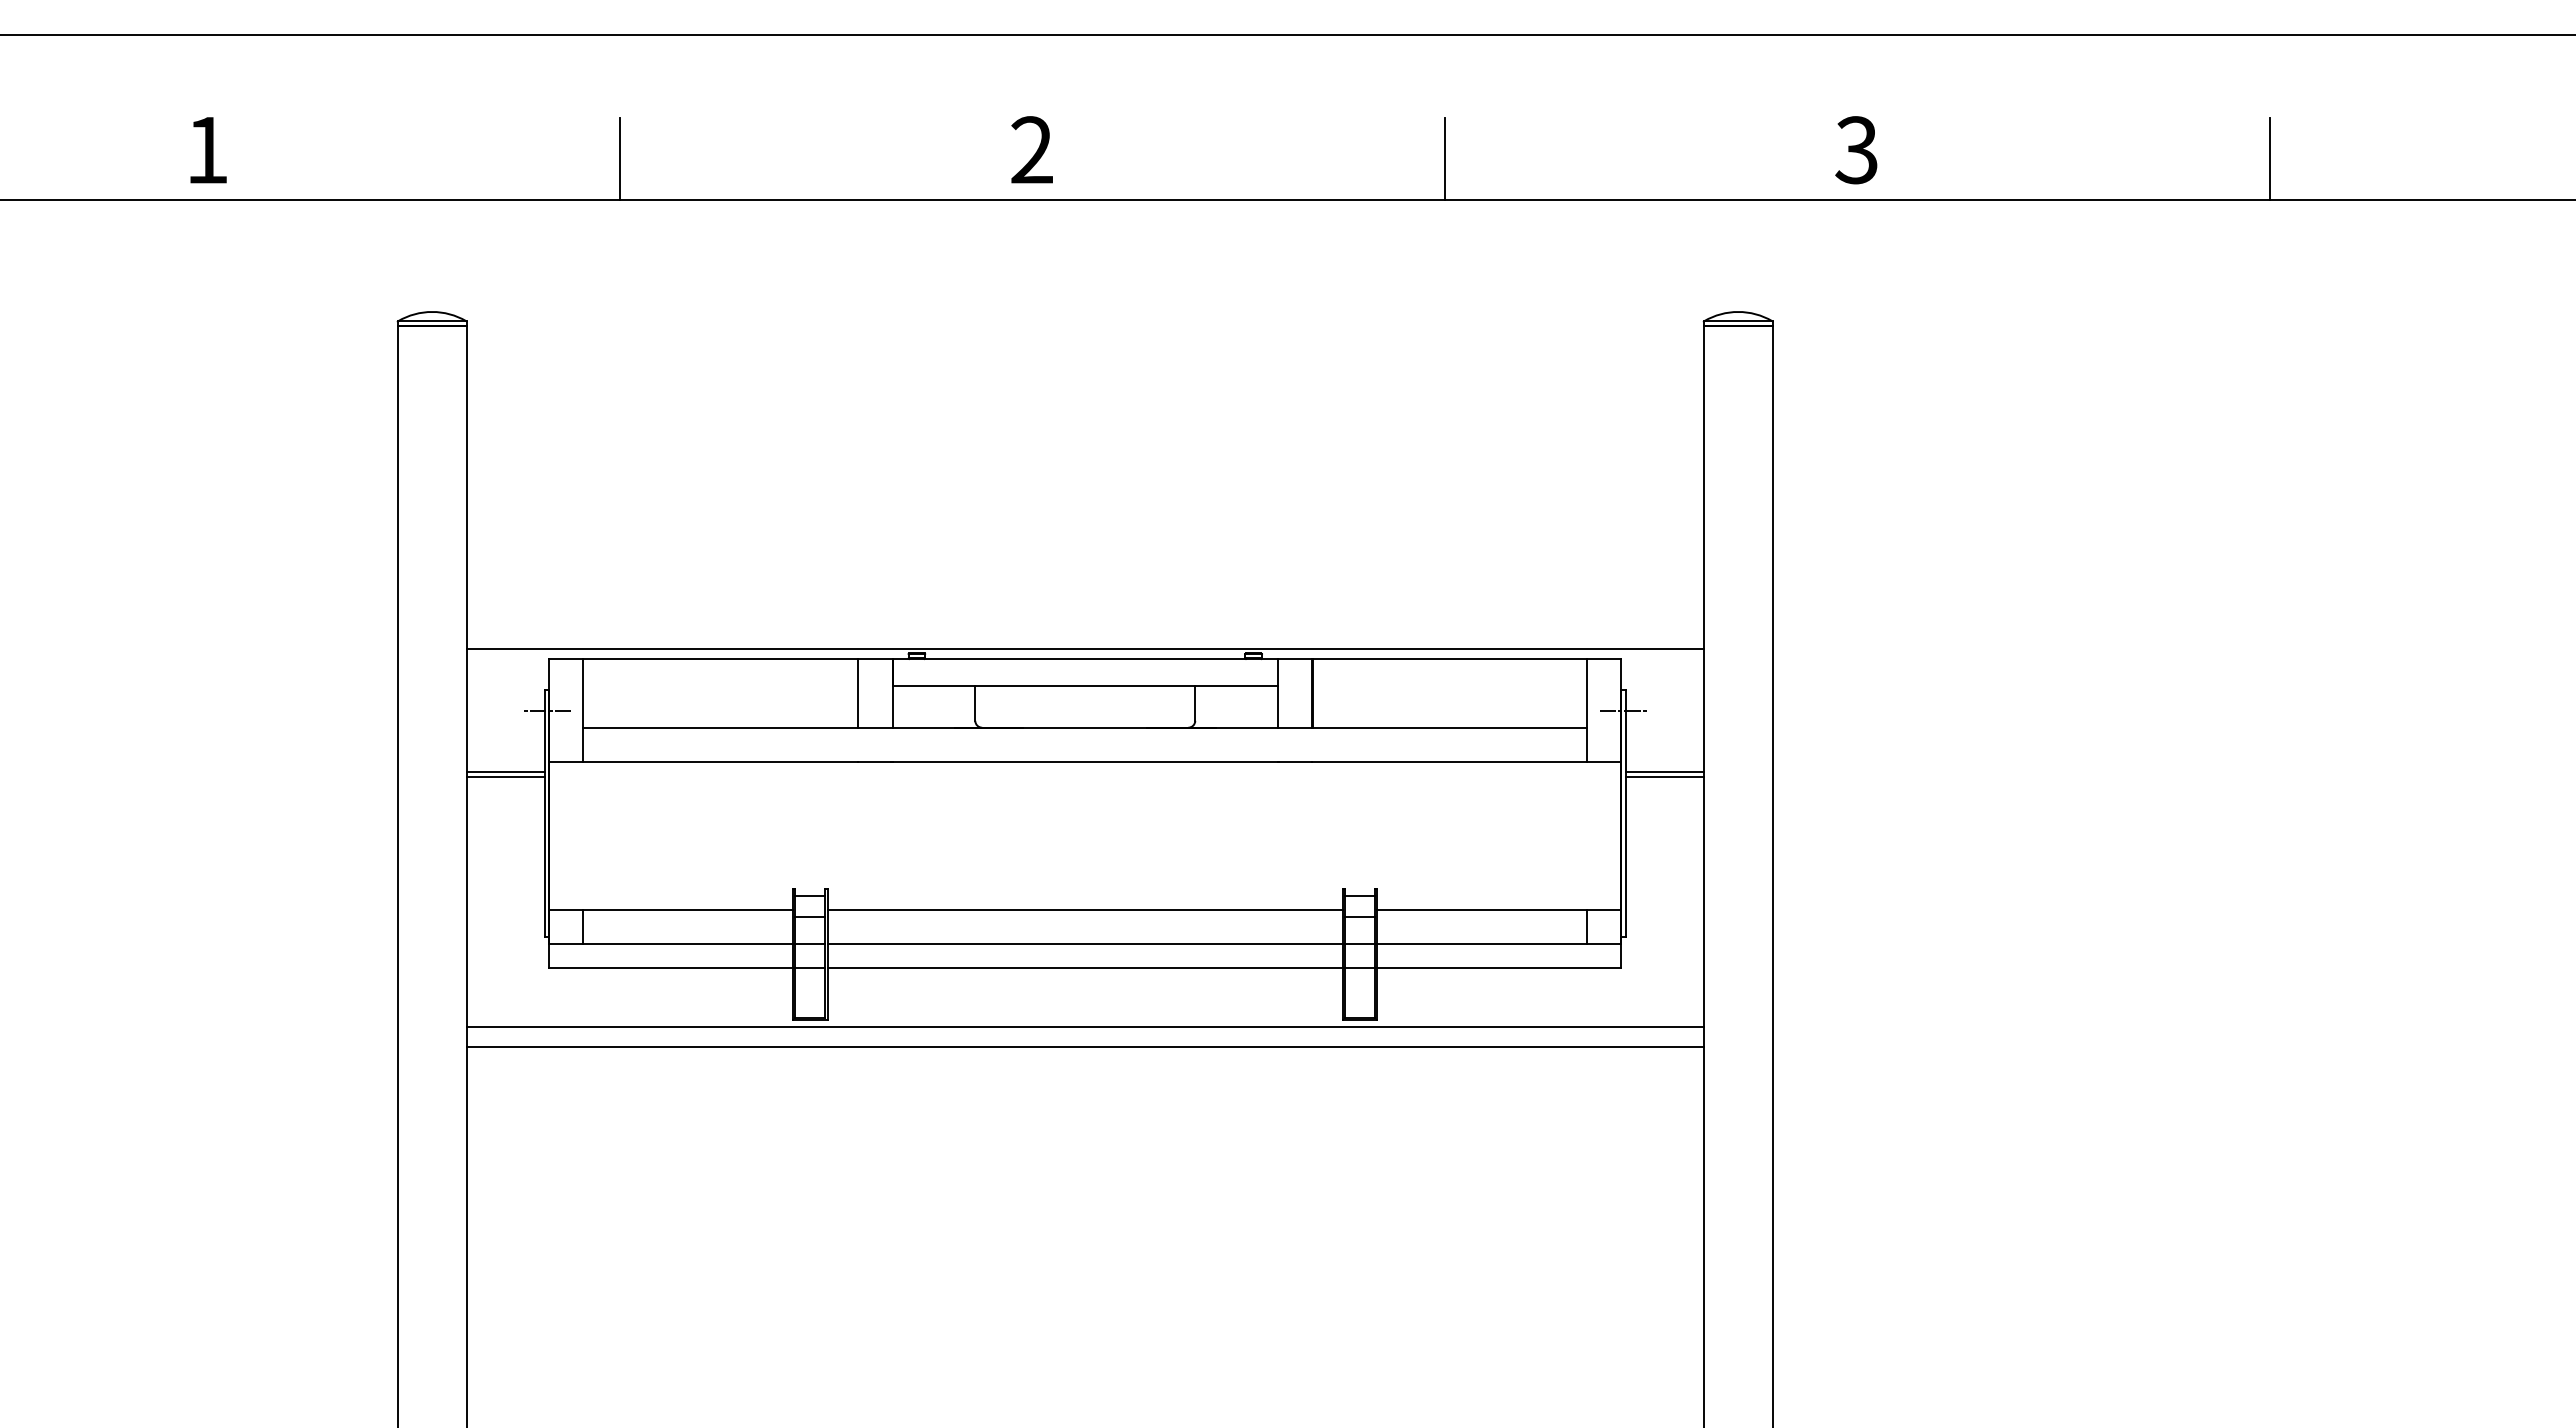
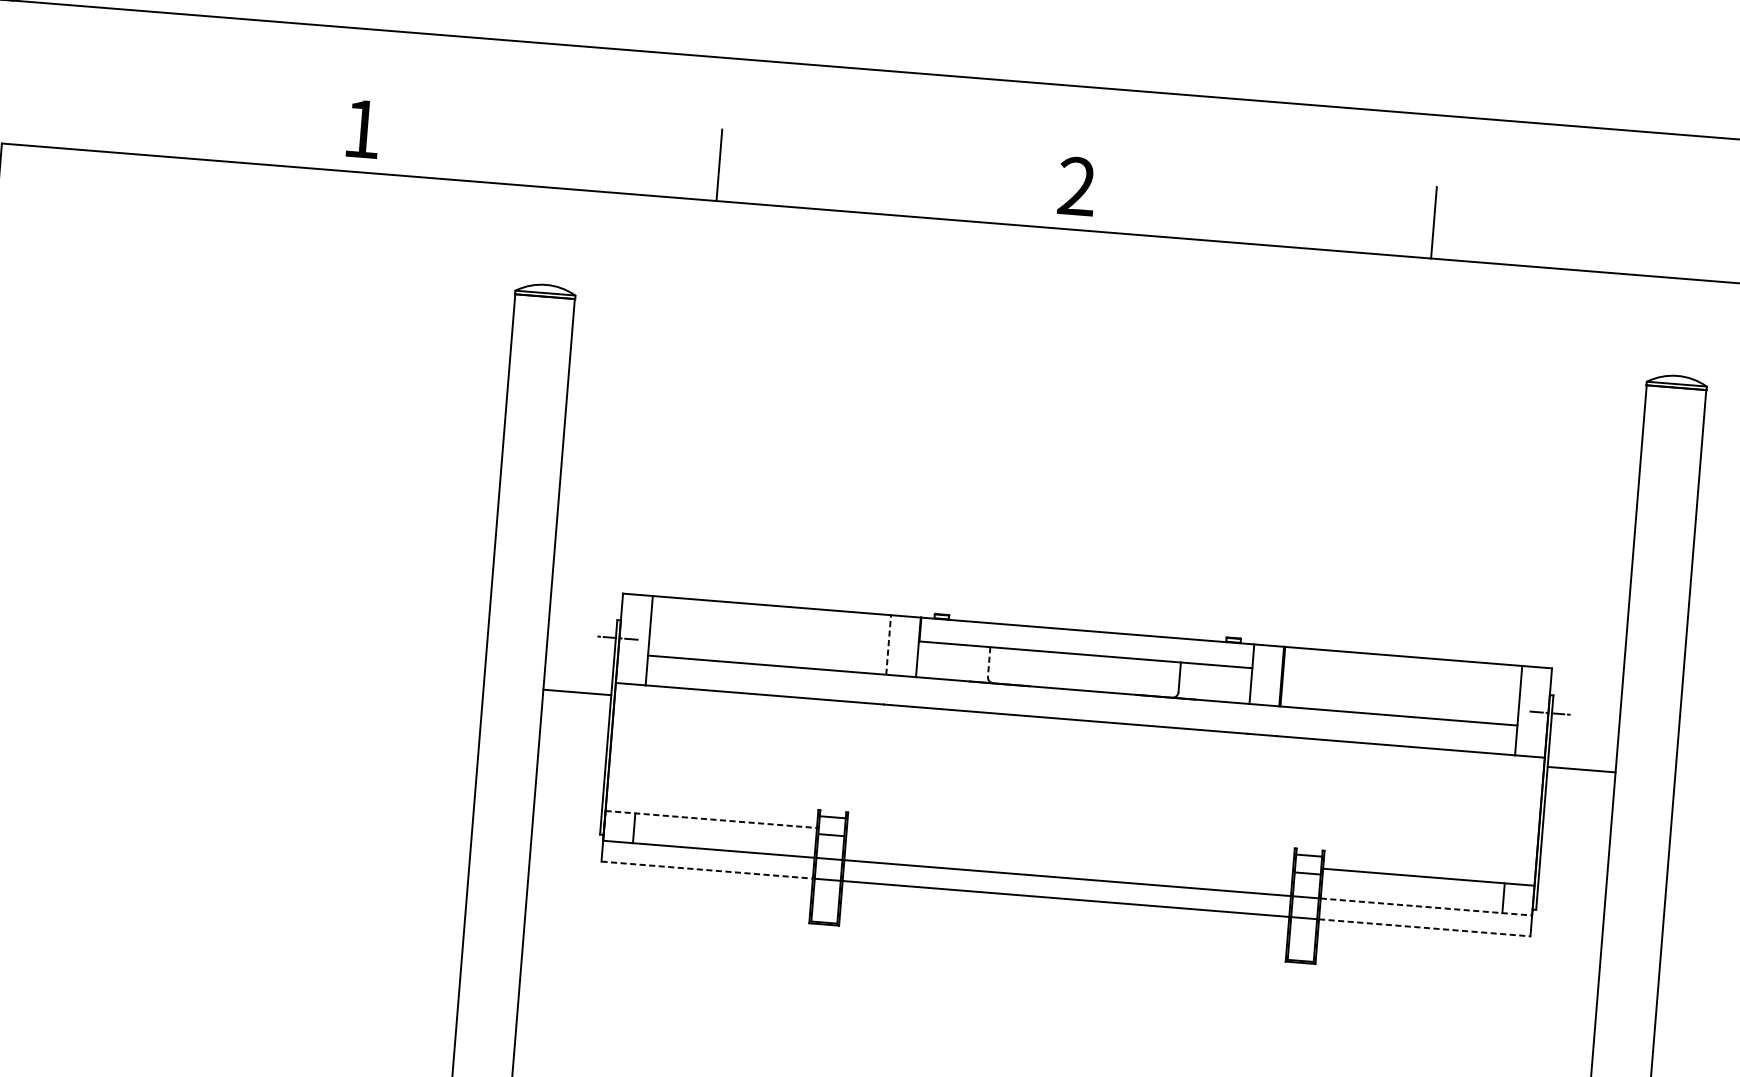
line: (1084, 648) -> (1087, 621), removed
line: (858, 692) -> (888, 644), solid -> dashed
line: (975, 704) -> (989, 662), solid -> dashed
line: (505, 772) -> (577, 688), removed
line: (1664, 776) -> (1581, 773), removed
line: (671, 909) -> (711, 819), solid -> dashed
line: (1085, 909) -> (1070, 848), removed
line: (1499, 944) -> (1426, 907), solid -> dashed
line: (671, 968) -> (707, 870), solid -> dashed
line: (1499, 968) -> (1424, 928), solid -> dashed
line: (1084, 1026) -> (1061, 949), removed
line: (1084, 1047) -> (1059, 967), removed

